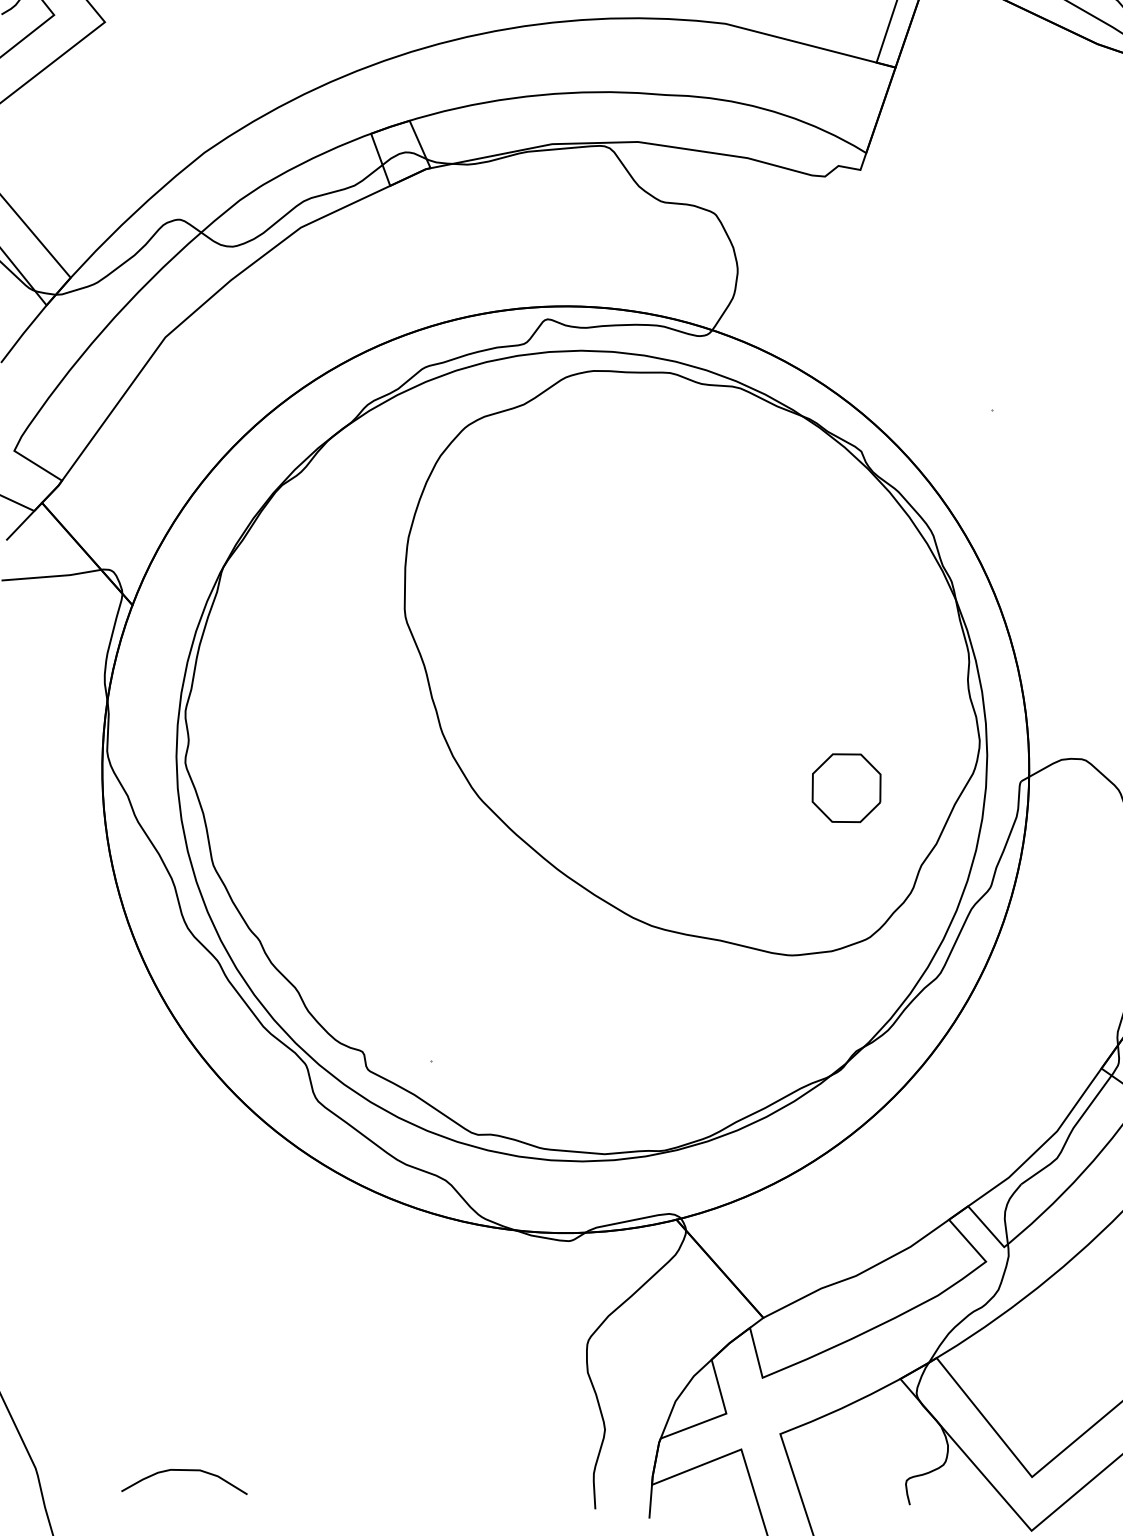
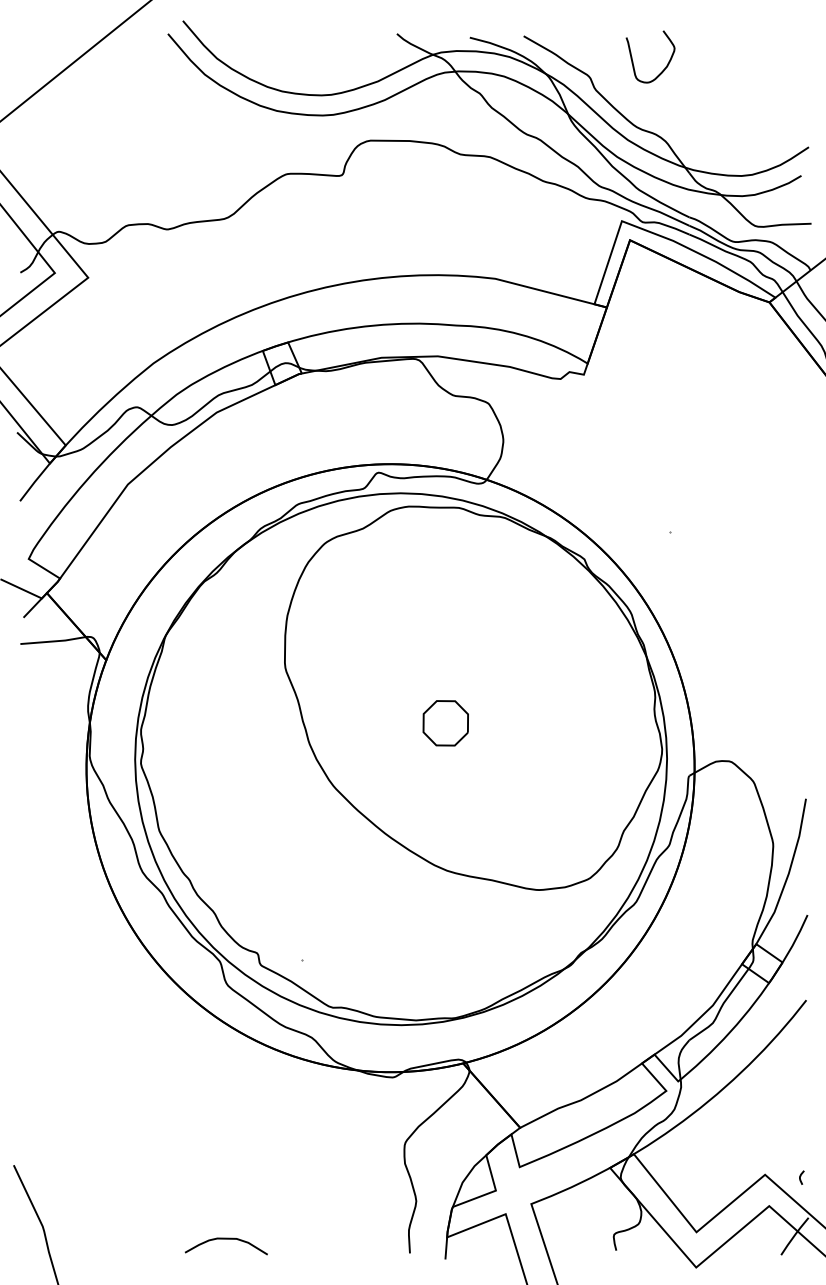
part: (846, 788) -> (445, 723), moved
curve: (183, 1471) -> (225, 1239), moved

